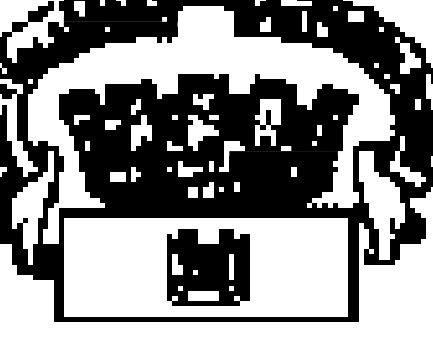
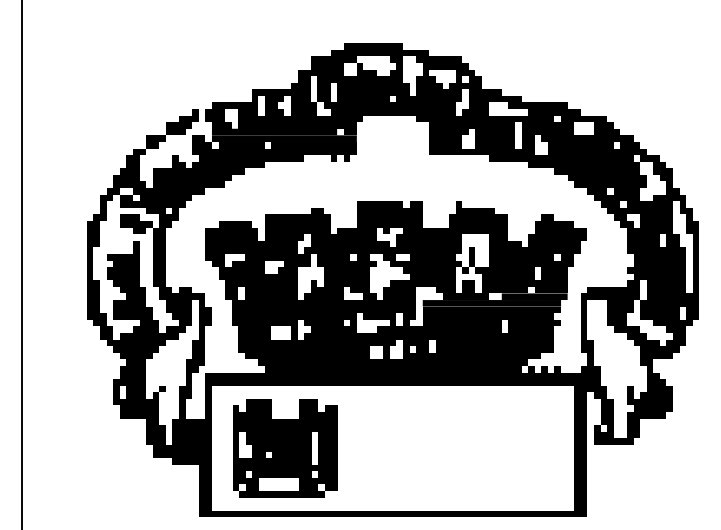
part: (208, 267) -> (285, 448), moved

